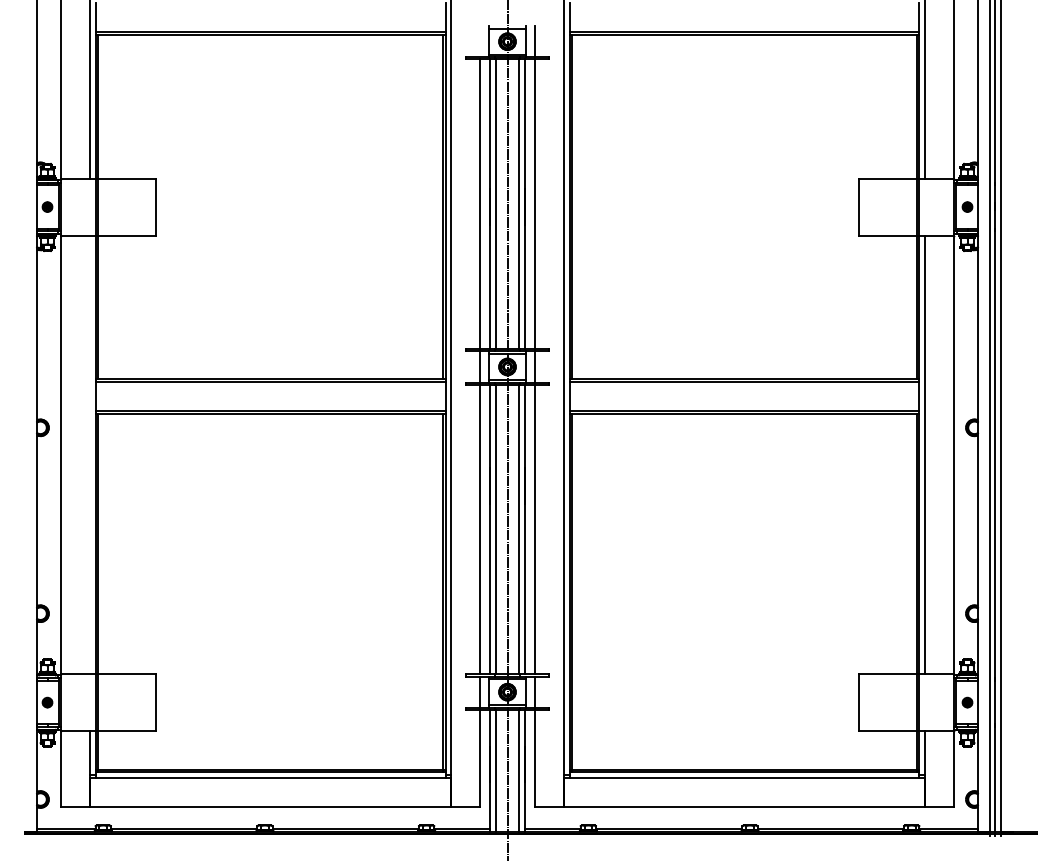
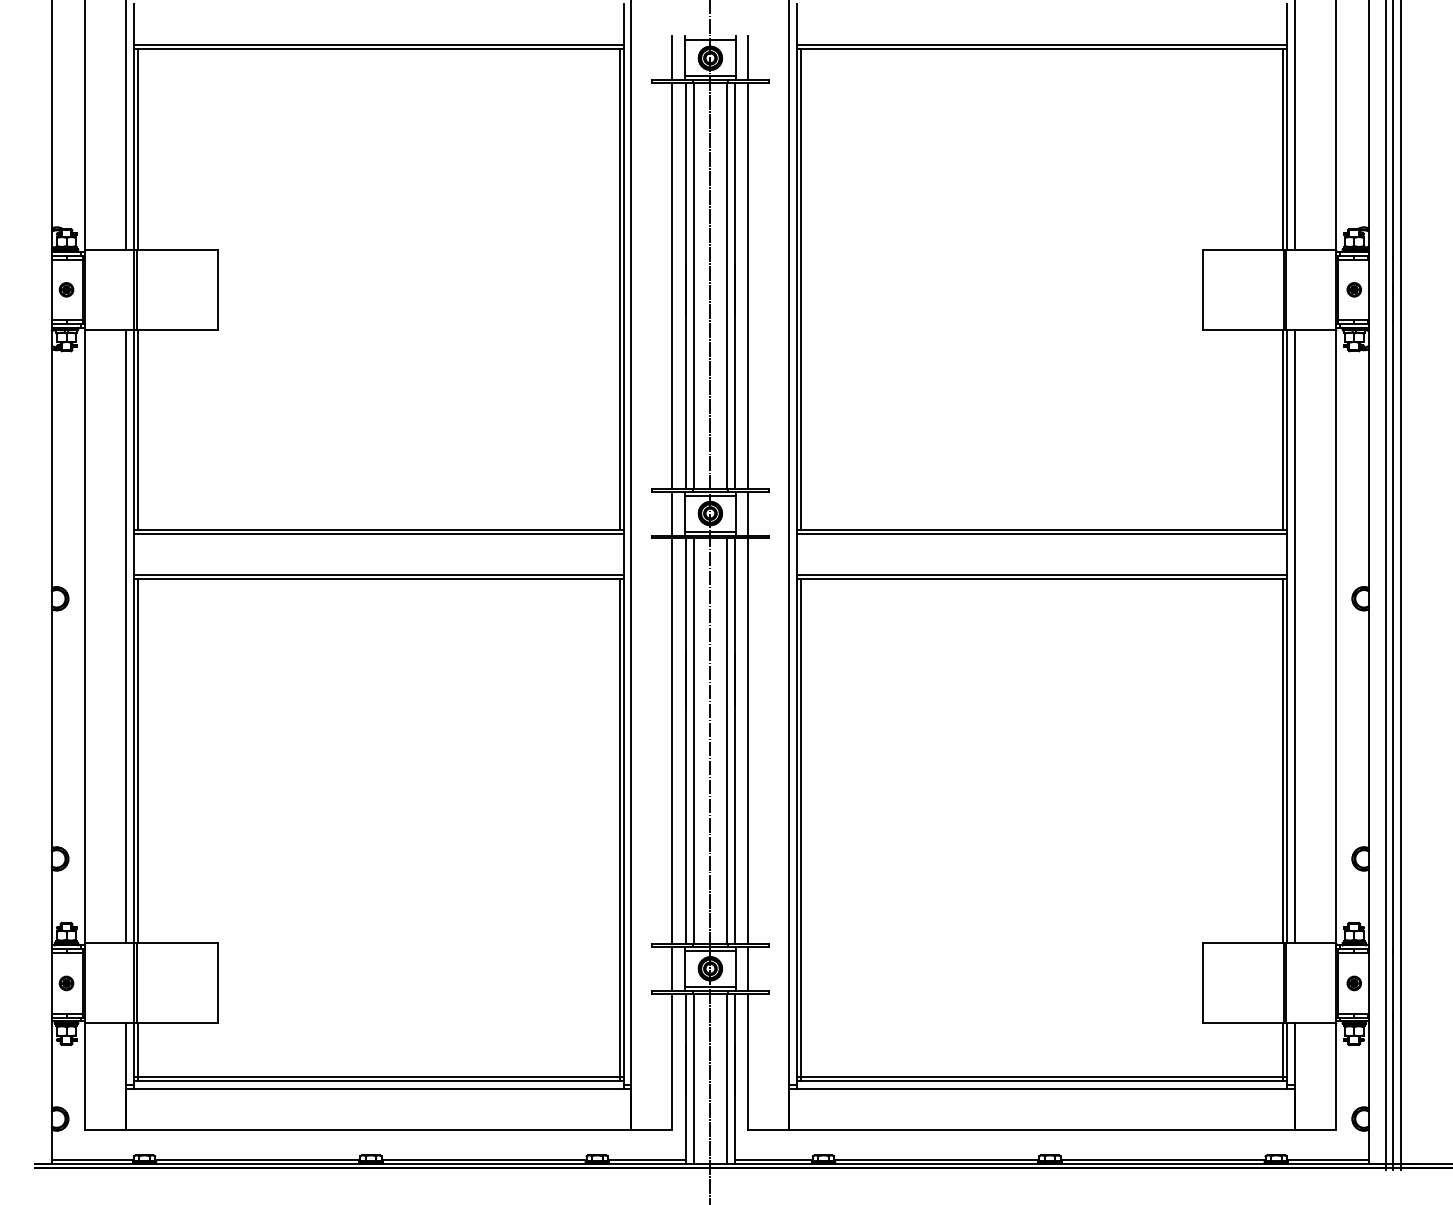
line: (480, 41) -> (672, 58), added
line: (90, 454) -> (126, 636), added

